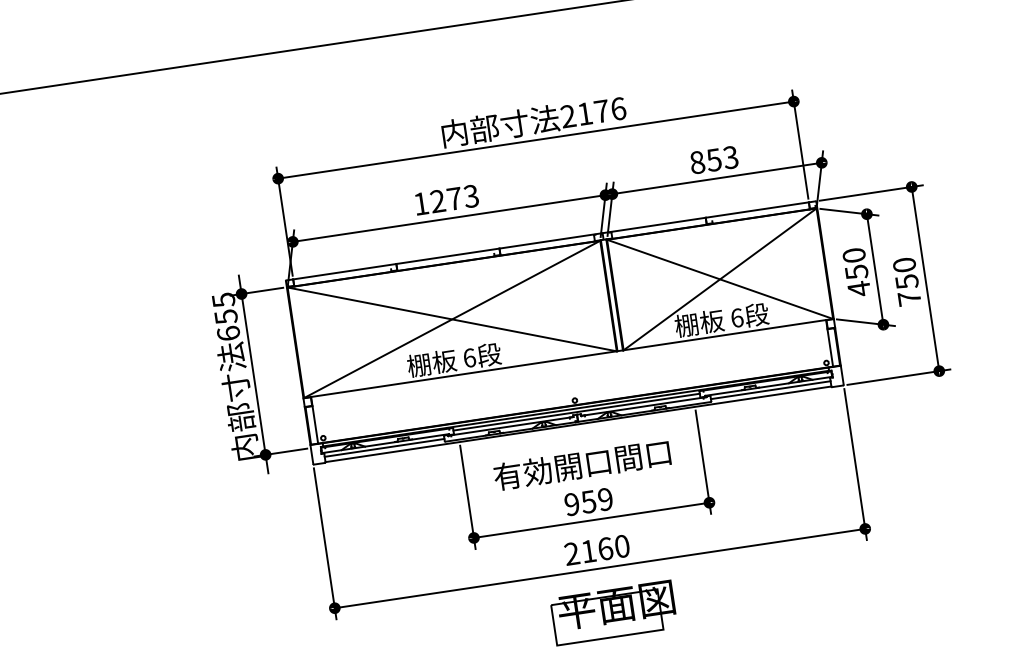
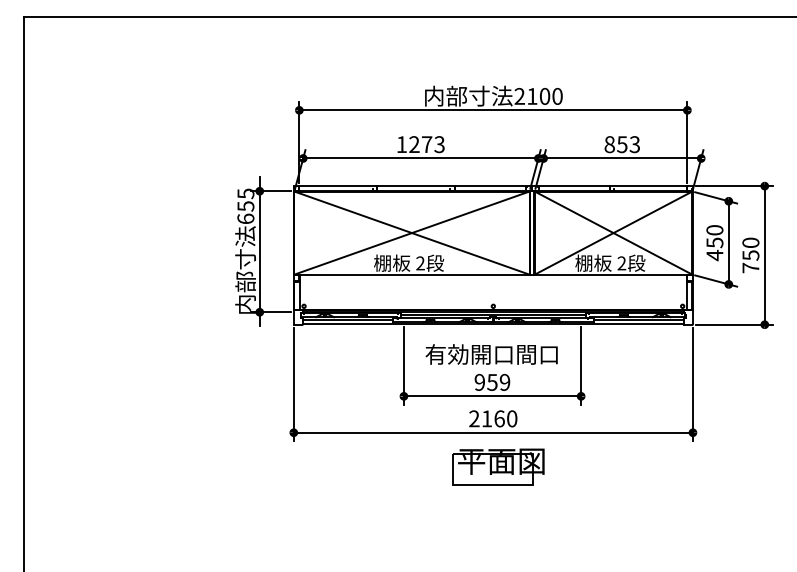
text: (609, 110) -> (550, 96), 2176 -> 2100
text: (736, 318) -> (621, 263), 6 -> 2
text: (469, 358) -> (420, 263), 6 -> 2

